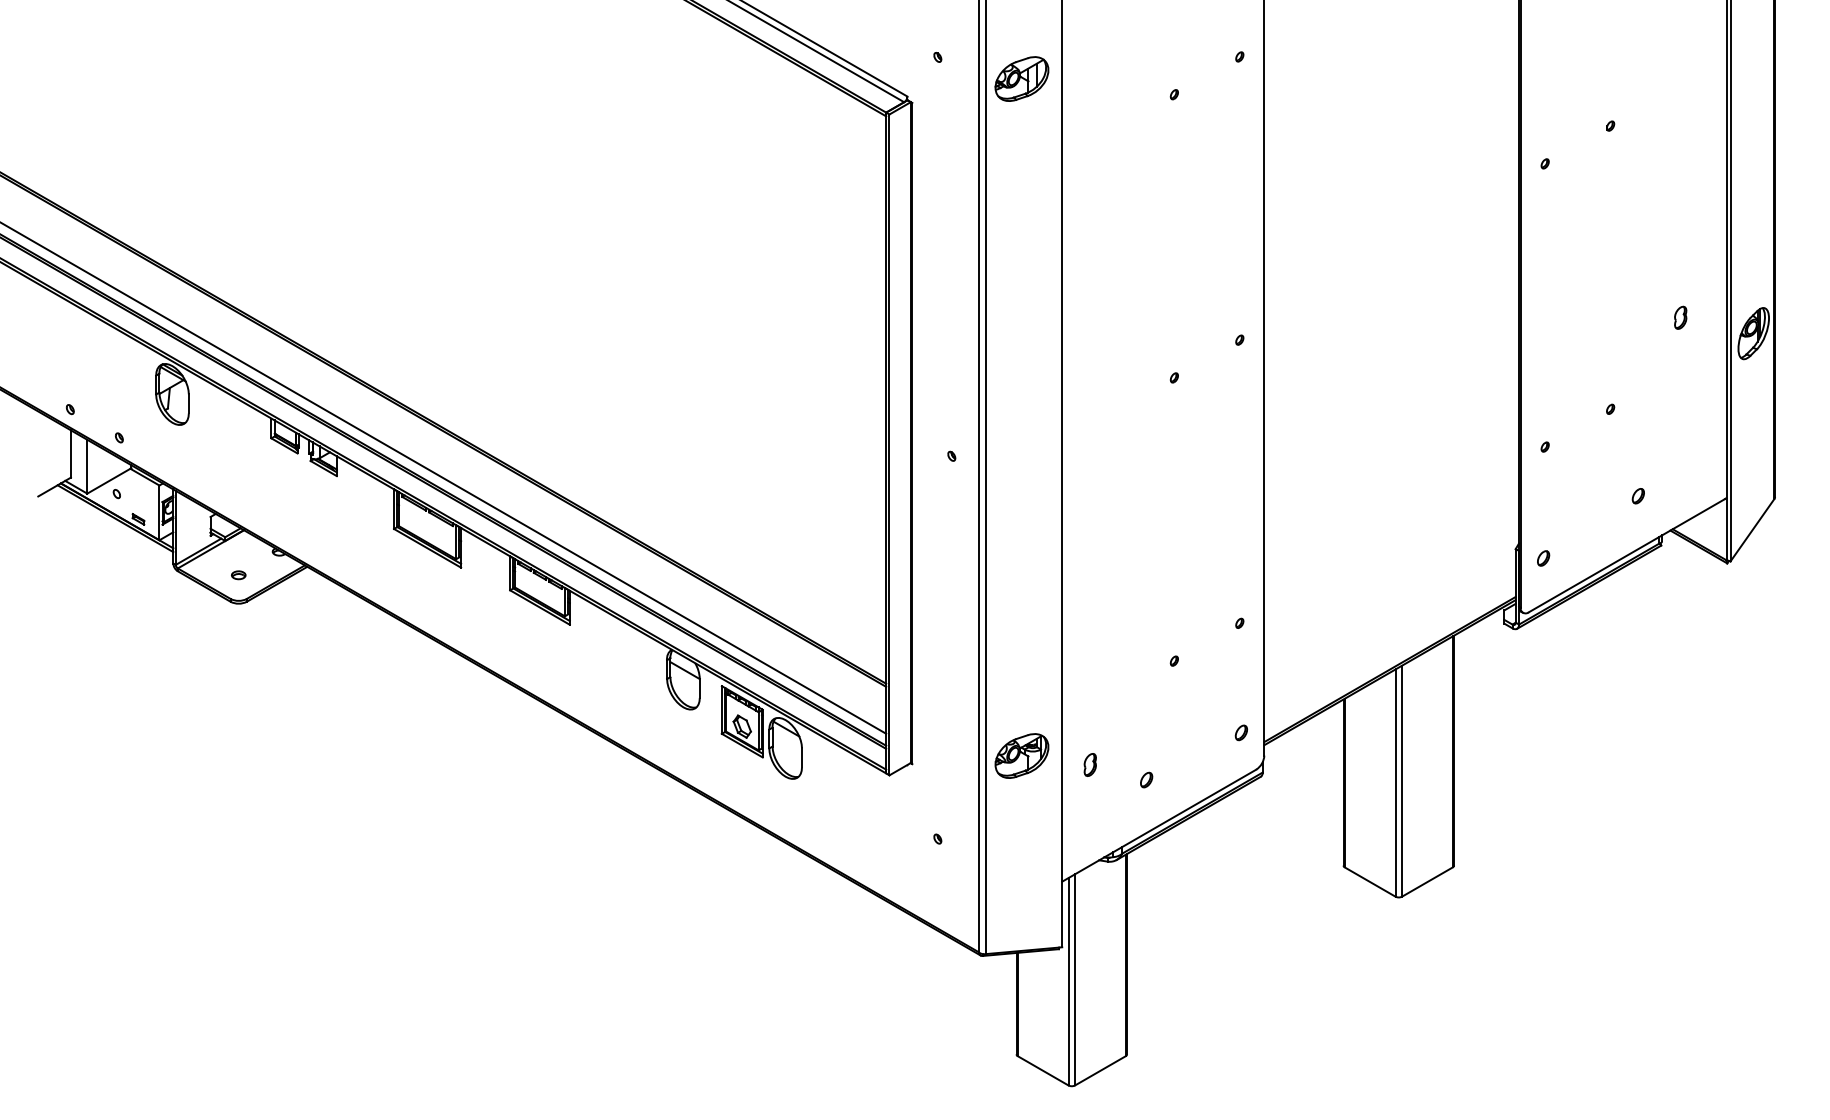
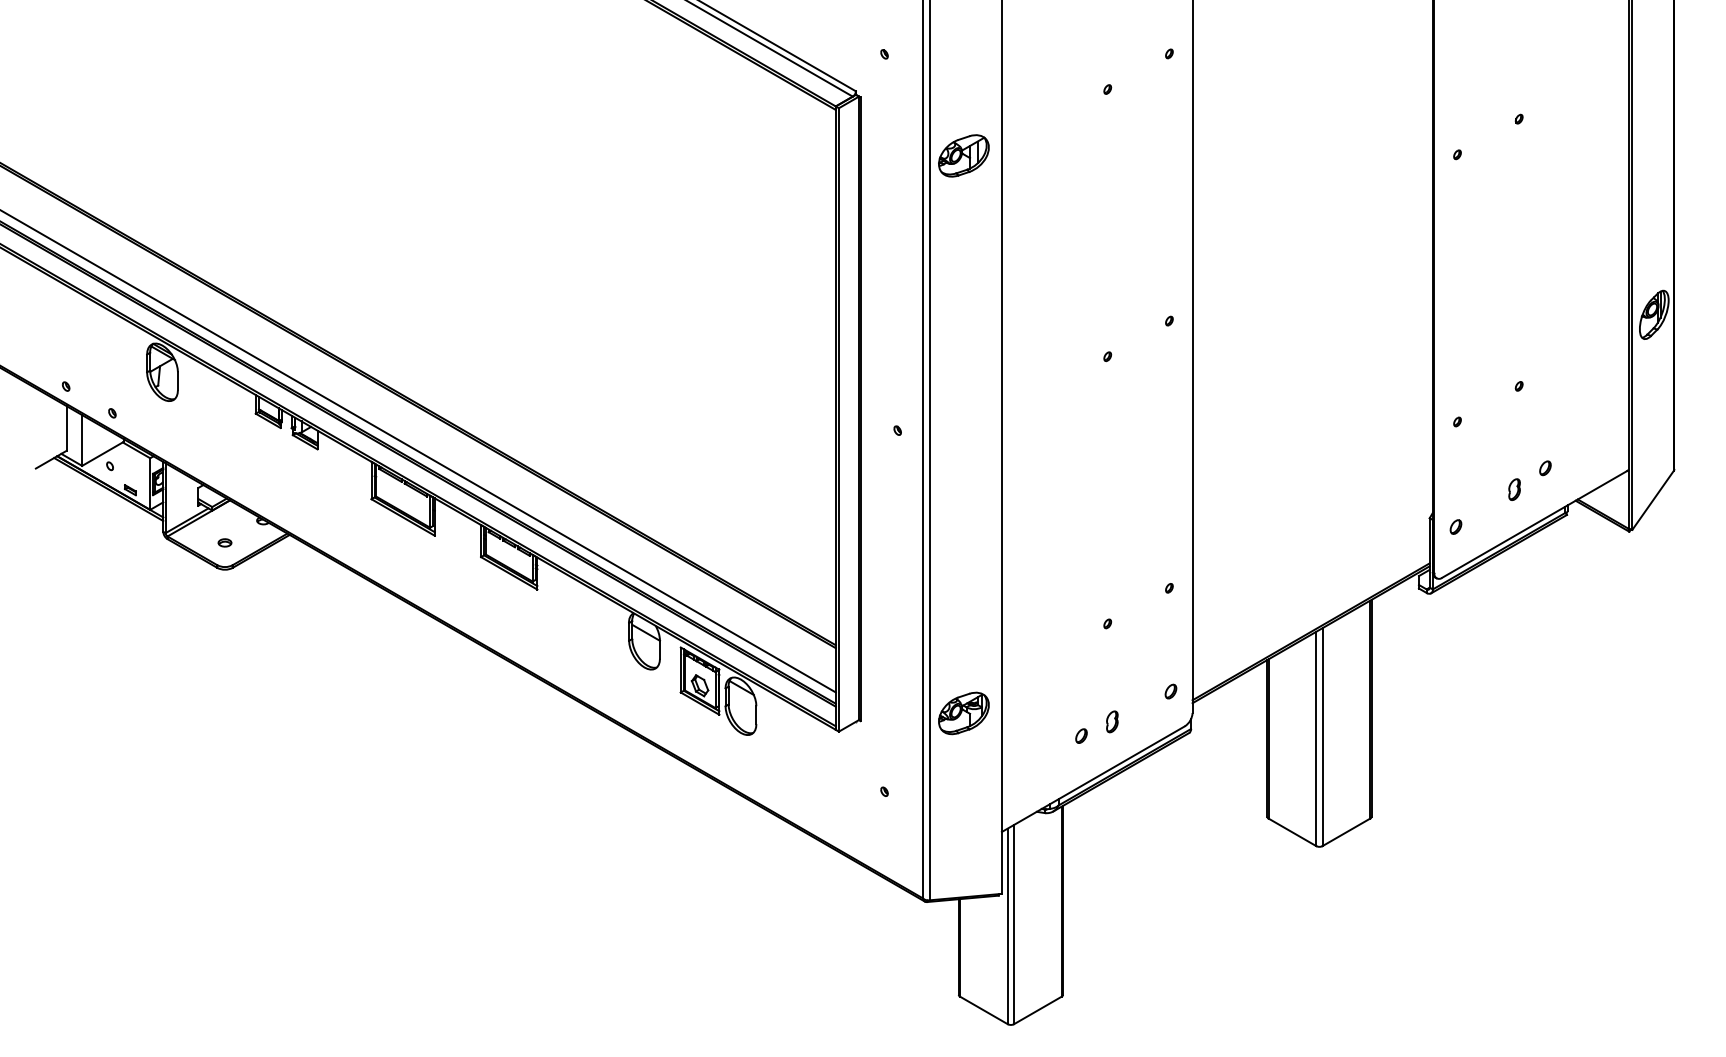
part: (1021, 78) -> (963, 155), moved
part: (1680, 317) -> (1514, 489), moved
part: (1089, 764) -> (1111, 721), moved

